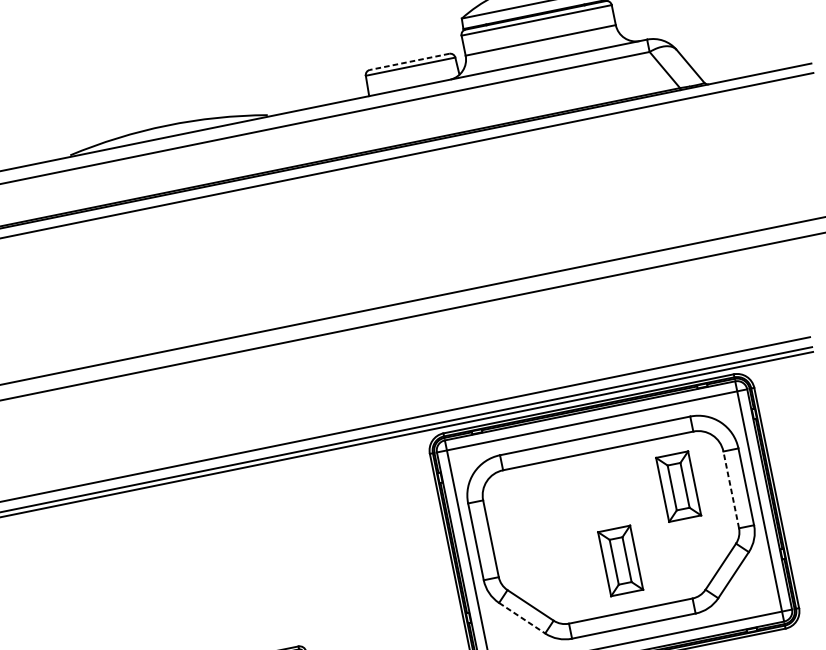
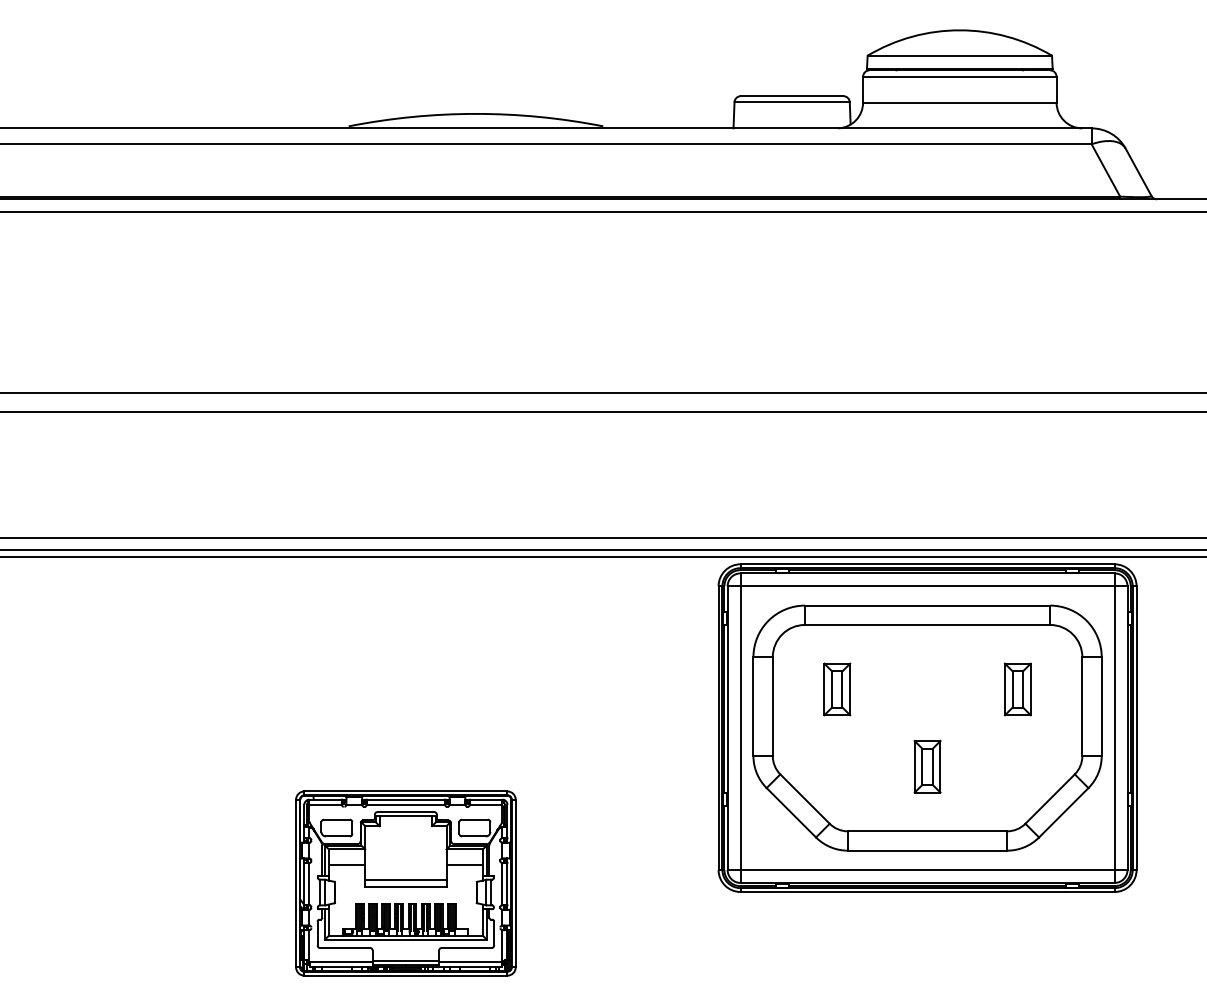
line: (409, 62) -> (791, 96), dashed -> solid
part: (678, 486) -> (1017, 689), size x0.62
line: (731, 489) -> (1082, 706), dashed -> solid
part: (538, 515) -> (837, 689), added
part: (620, 560) -> (927, 766), size x0.62
line: (522, 617) -> (791, 812), dashed -> solid

